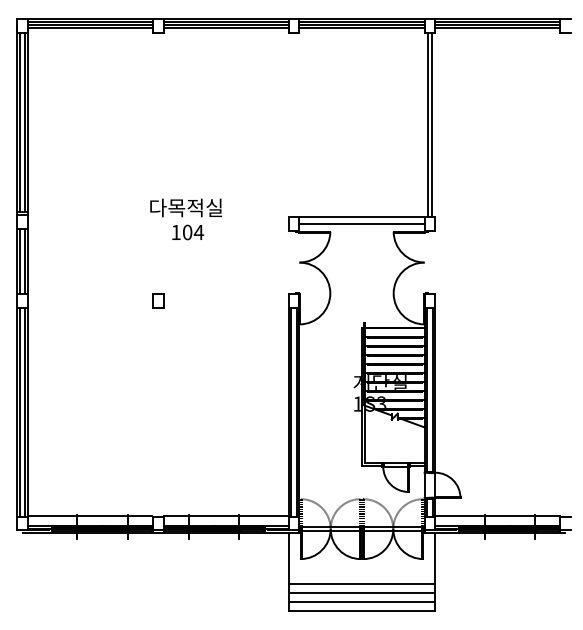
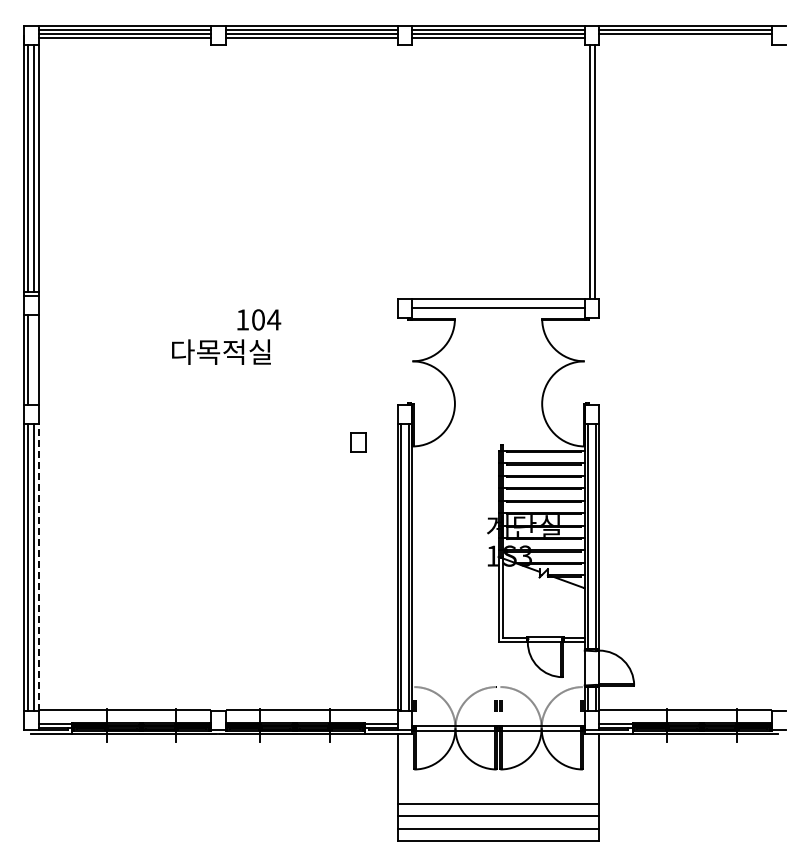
line: (497, 28) -> (685, 38), removed
text: (186, 207) -> (221, 351), moved
line: (24, 261) -> (34, 359), removed
part: (158, 301) -> (358, 442), moved
line: (27, 412) -> (38, 567), solid -> dashed

